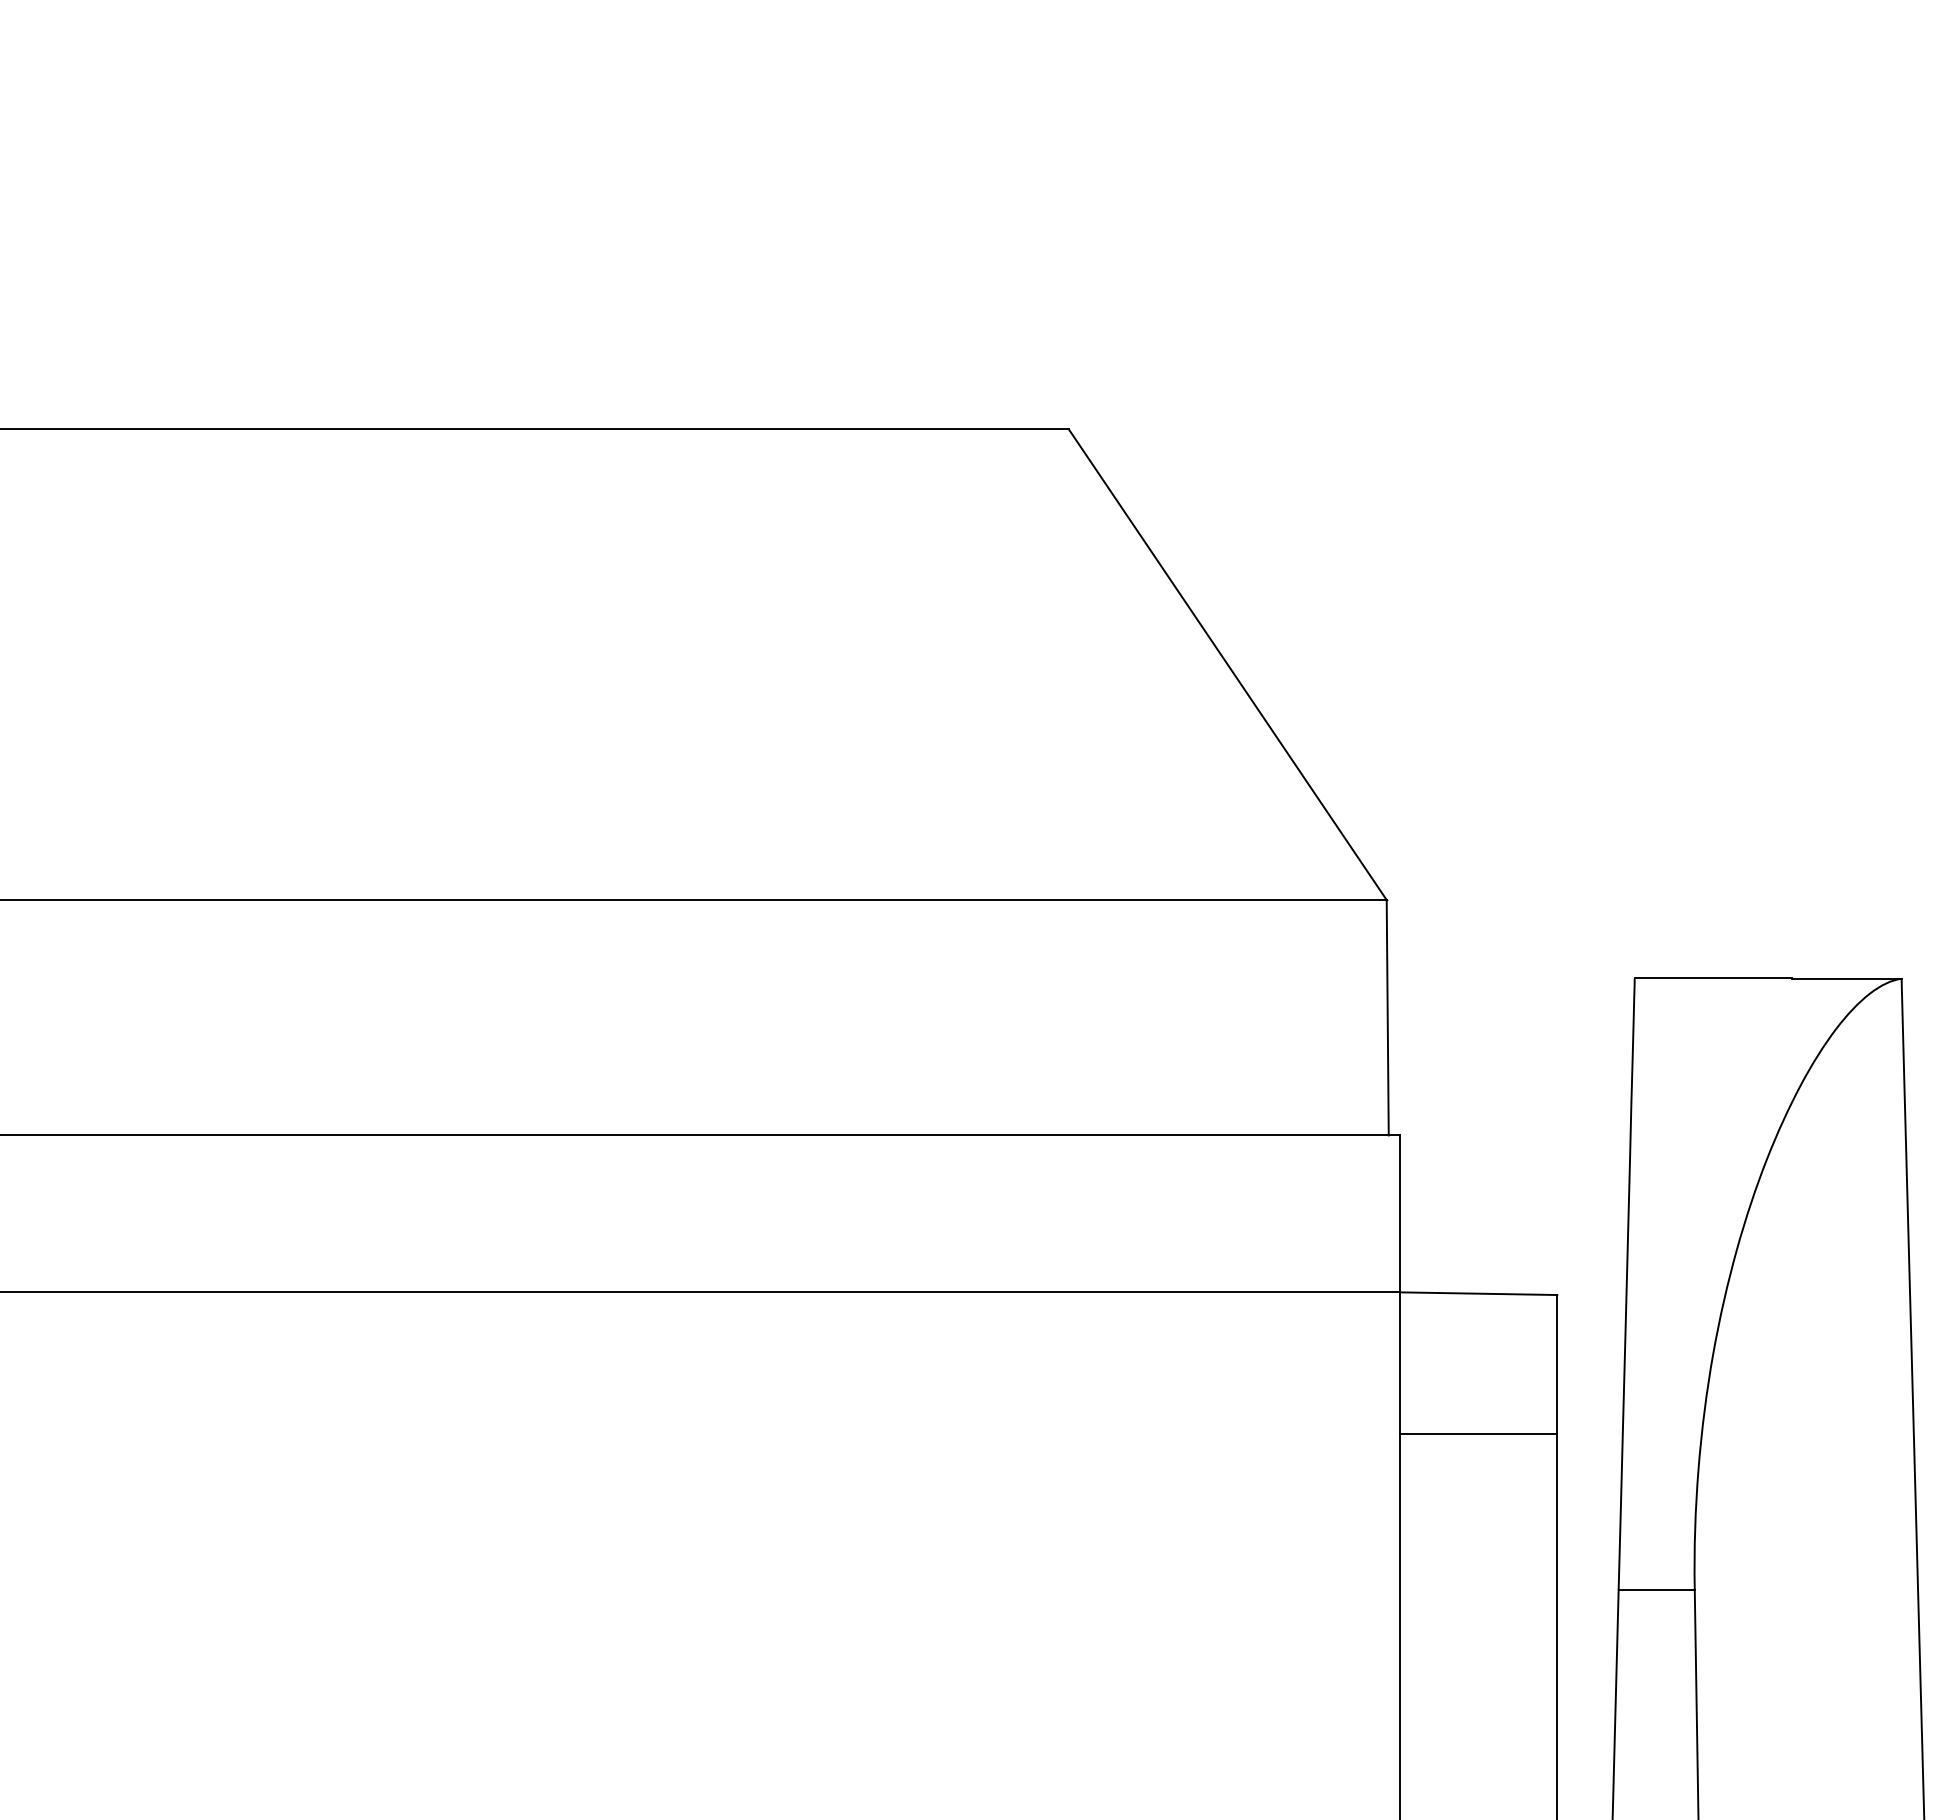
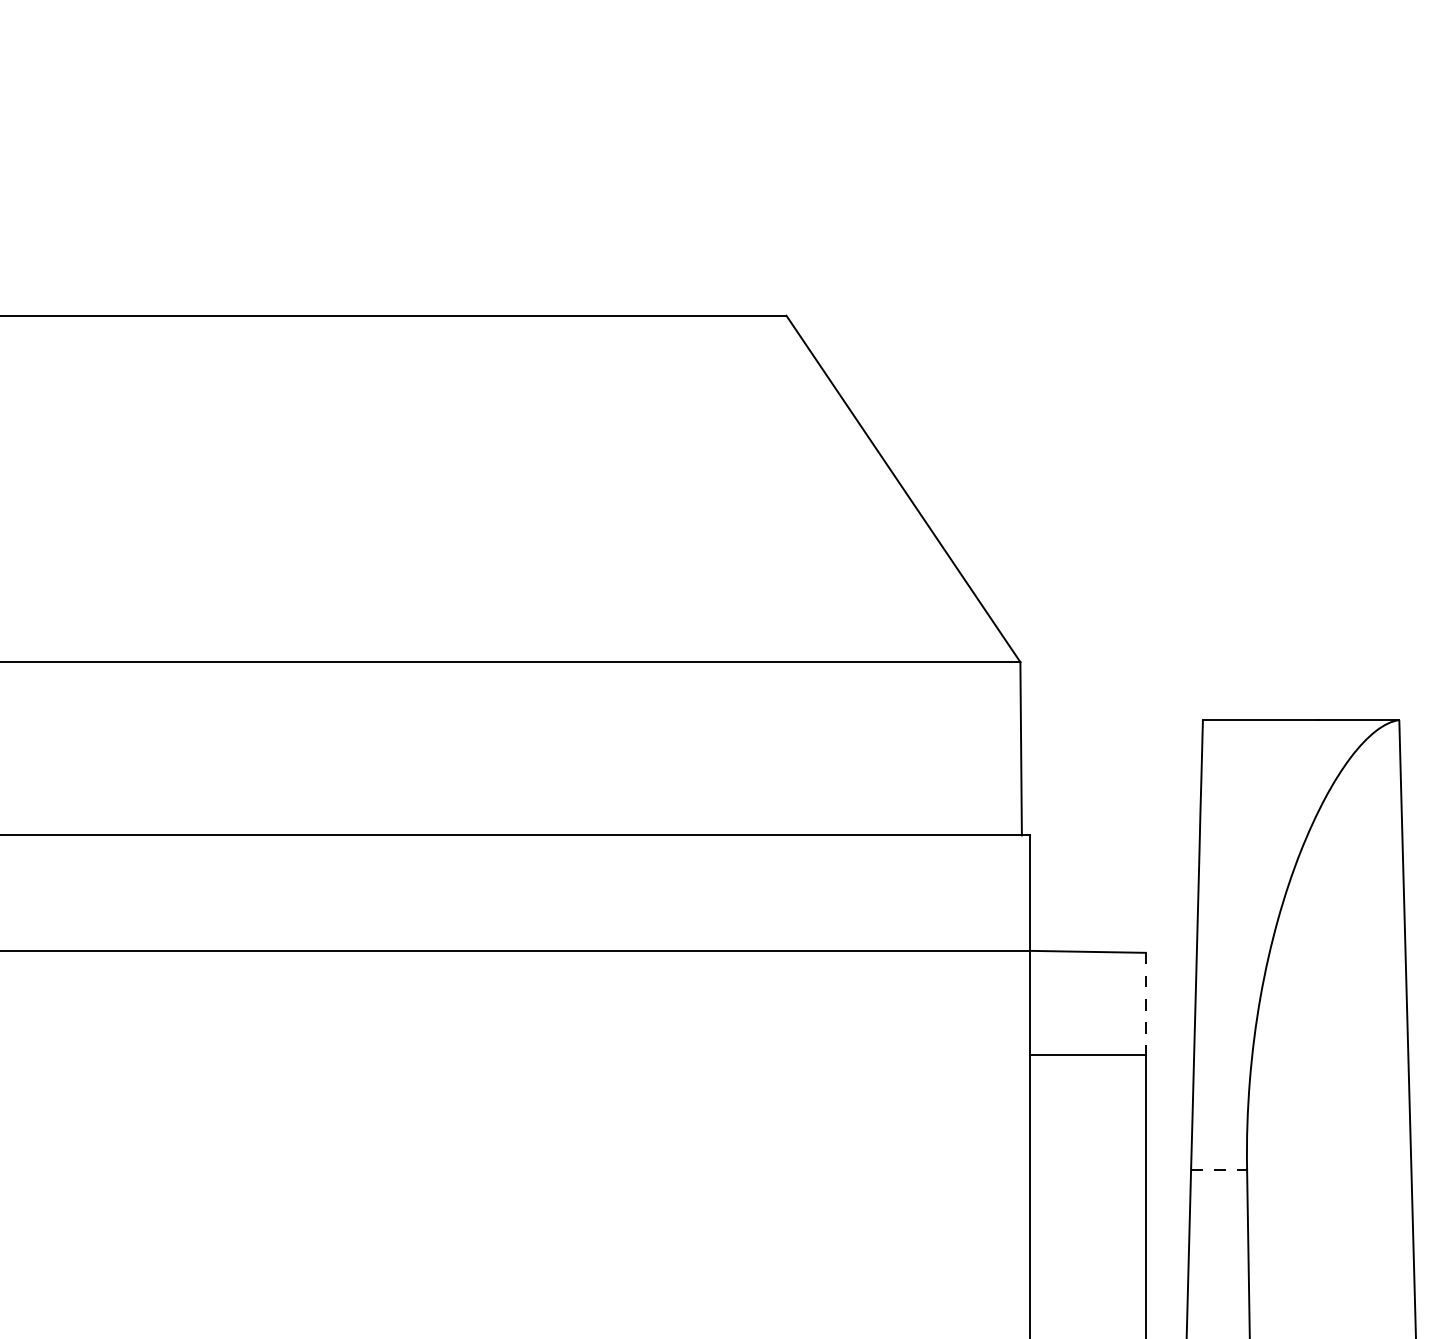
line: (1557, 1364) -> (1146, 1003), solid -> dashed
line: (1657, 1589) -> (1219, 1169), solid -> dashed

